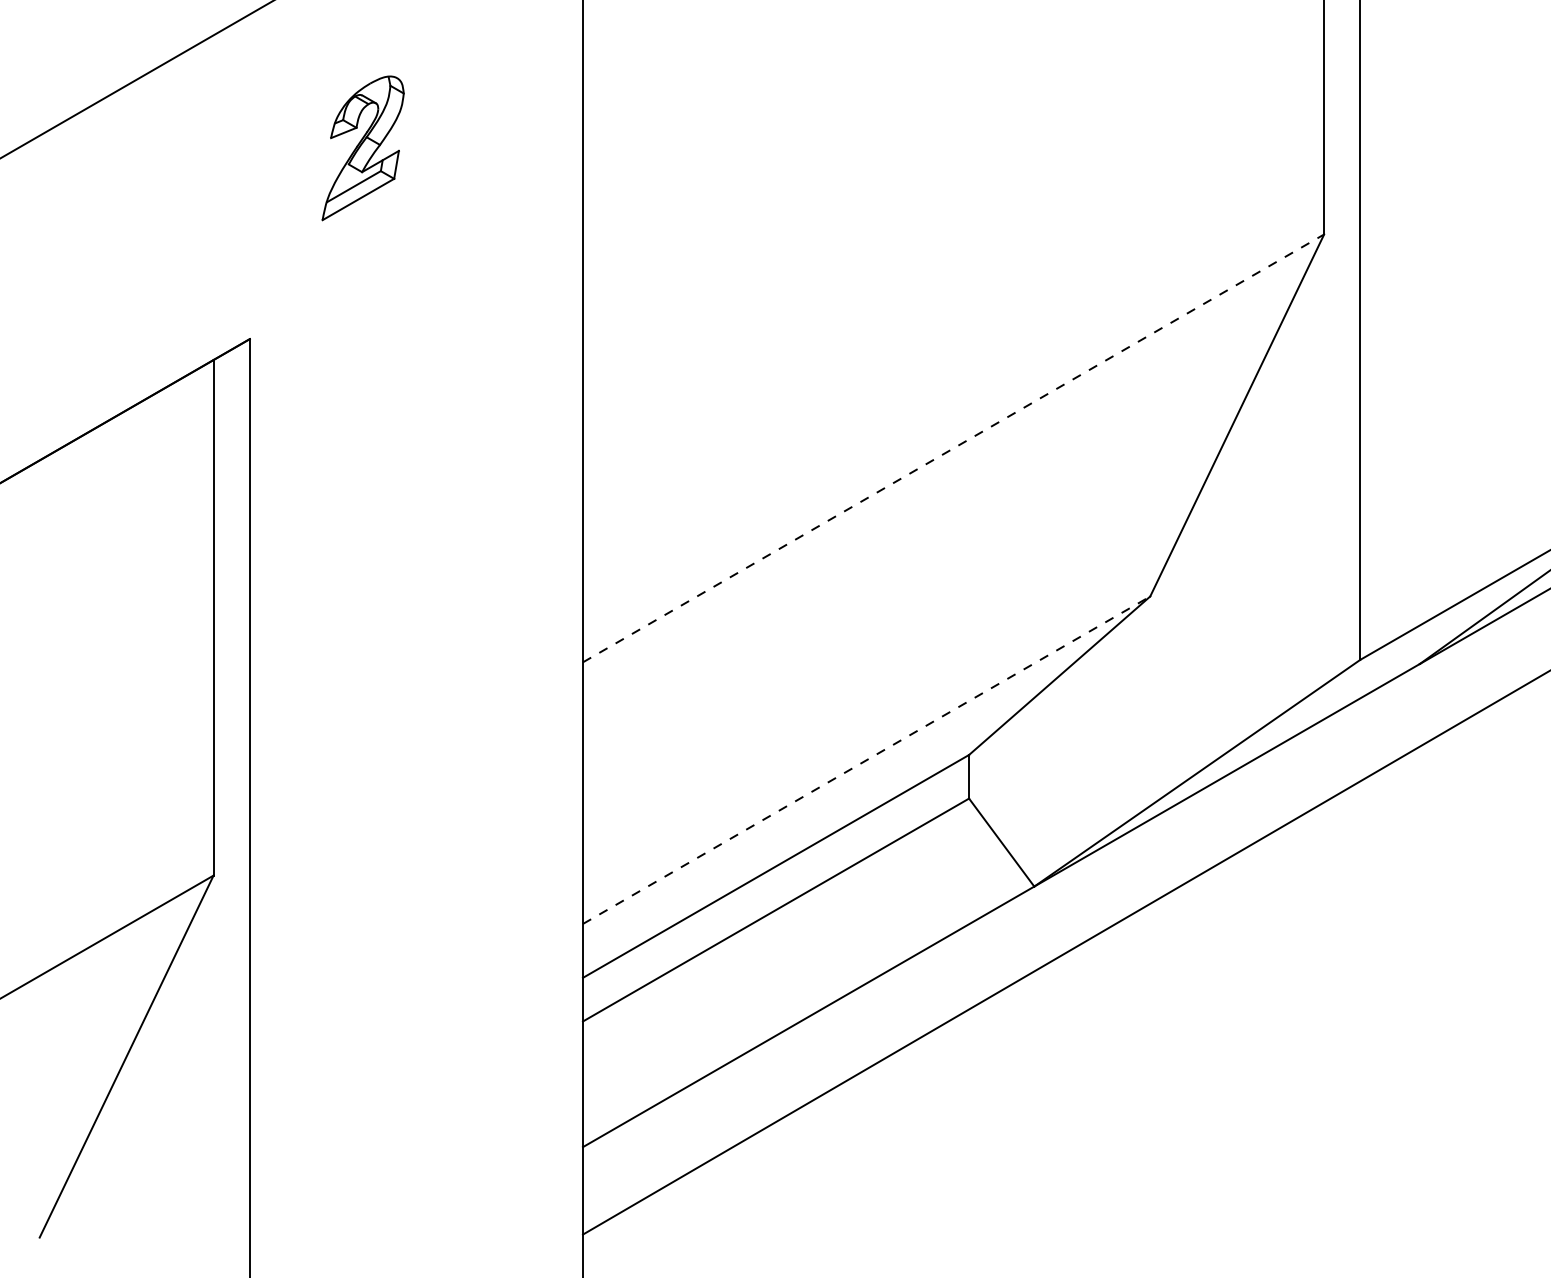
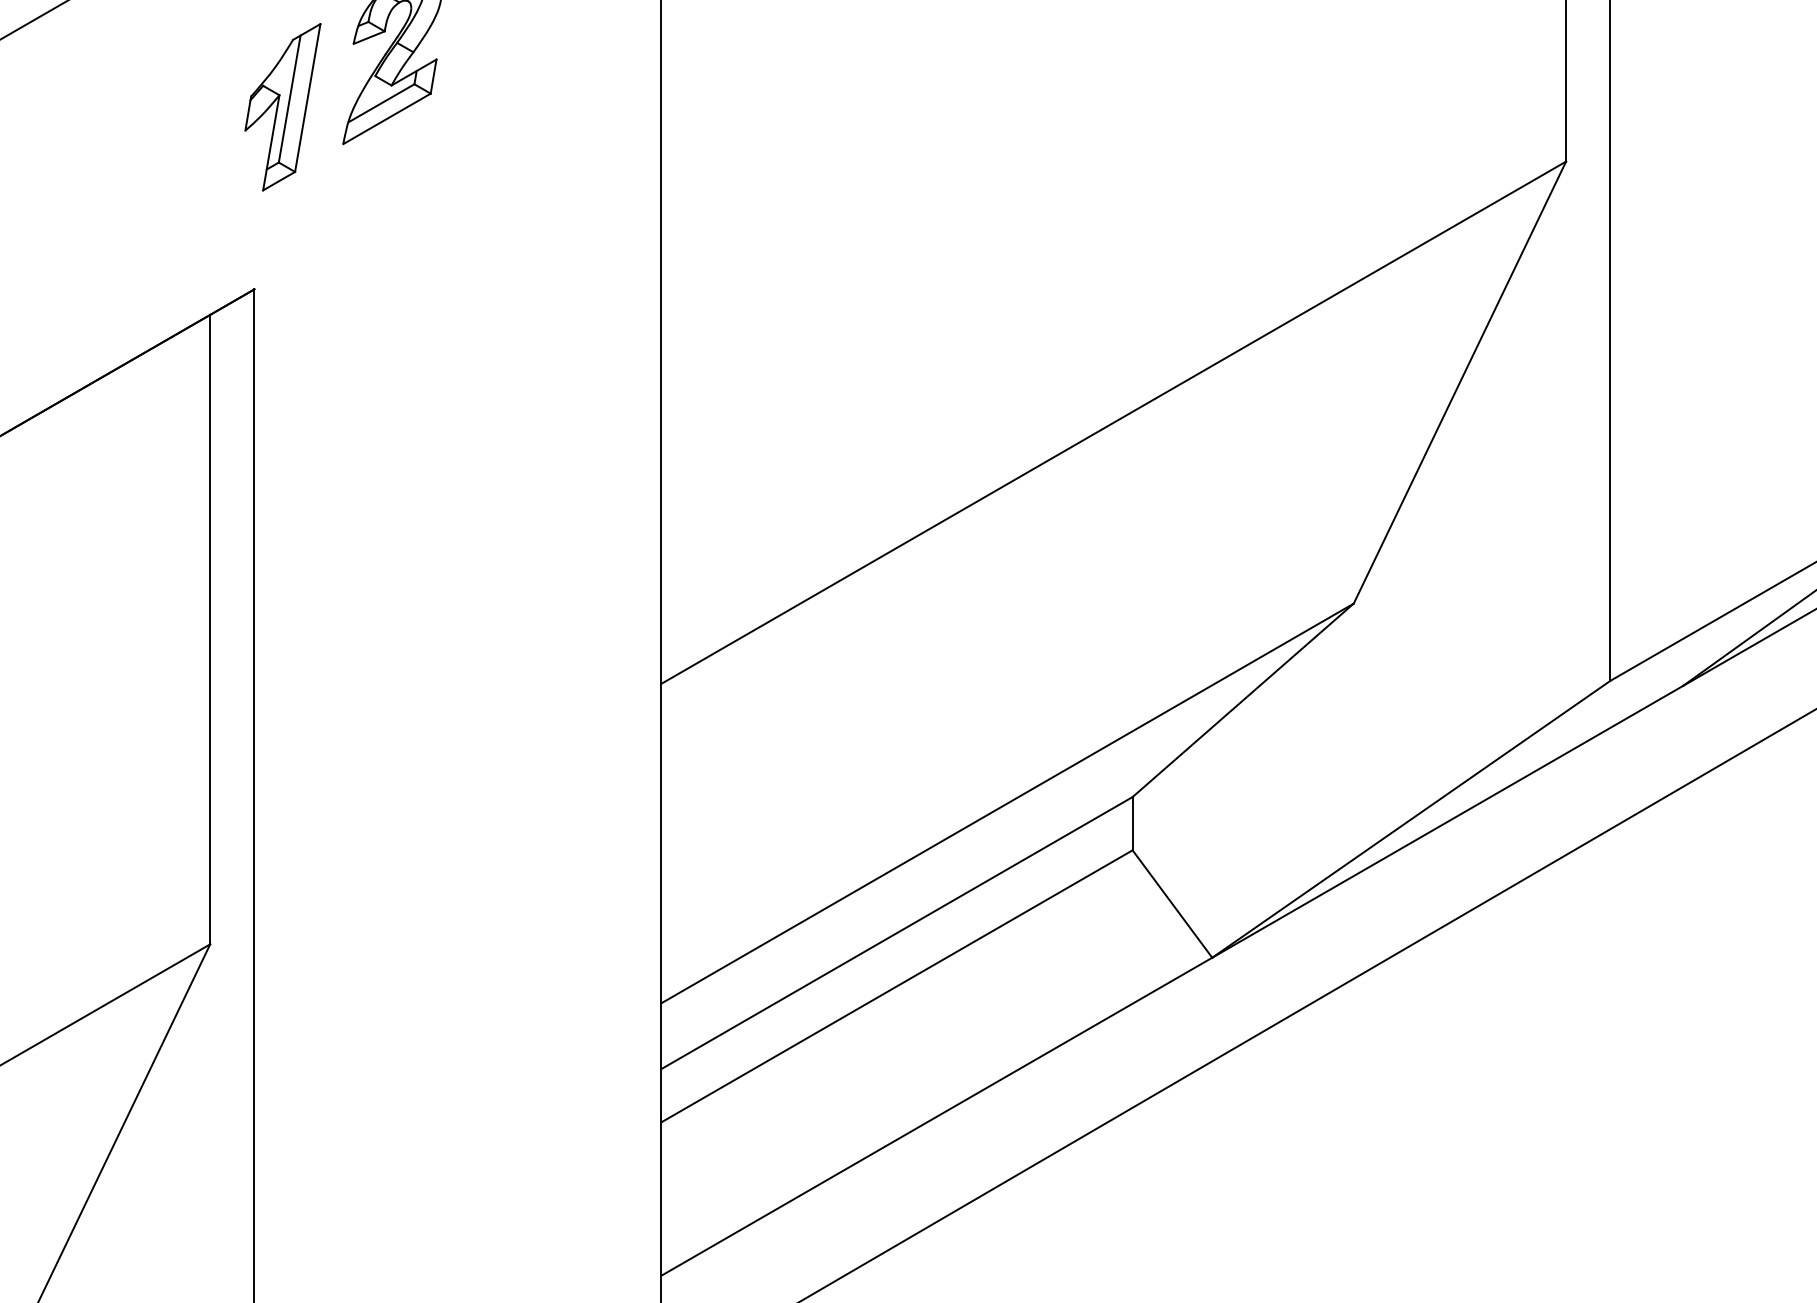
part: (272, 189) -> (282, 106), added
line: (953, 448) -> (1113, 422), dashed -> solid
line: (867, 759) -> (1008, 802), dashed -> solid

